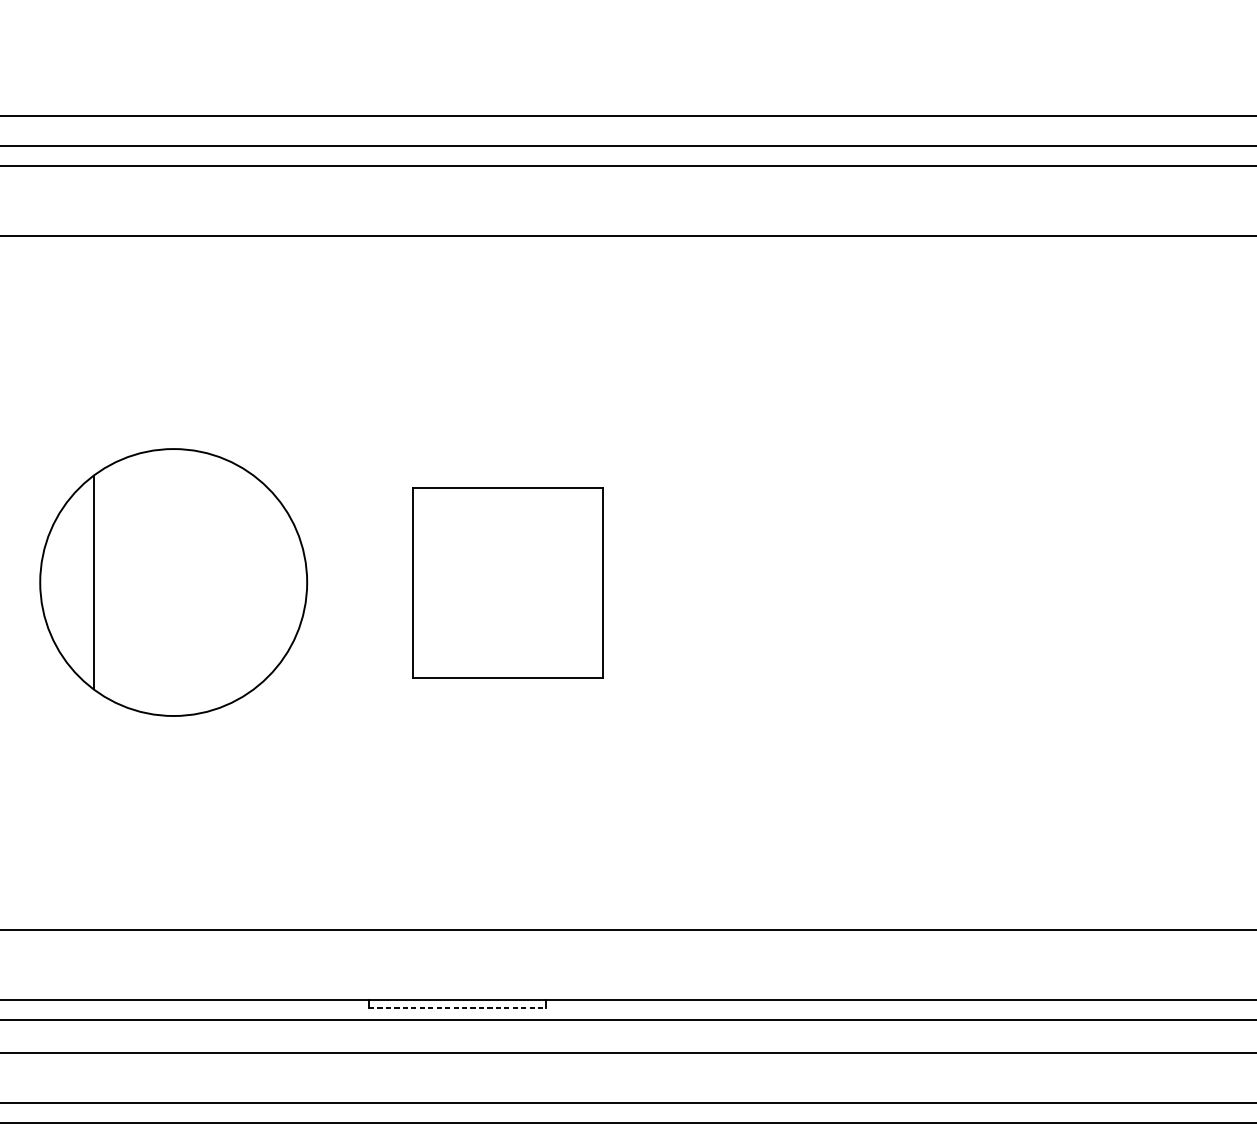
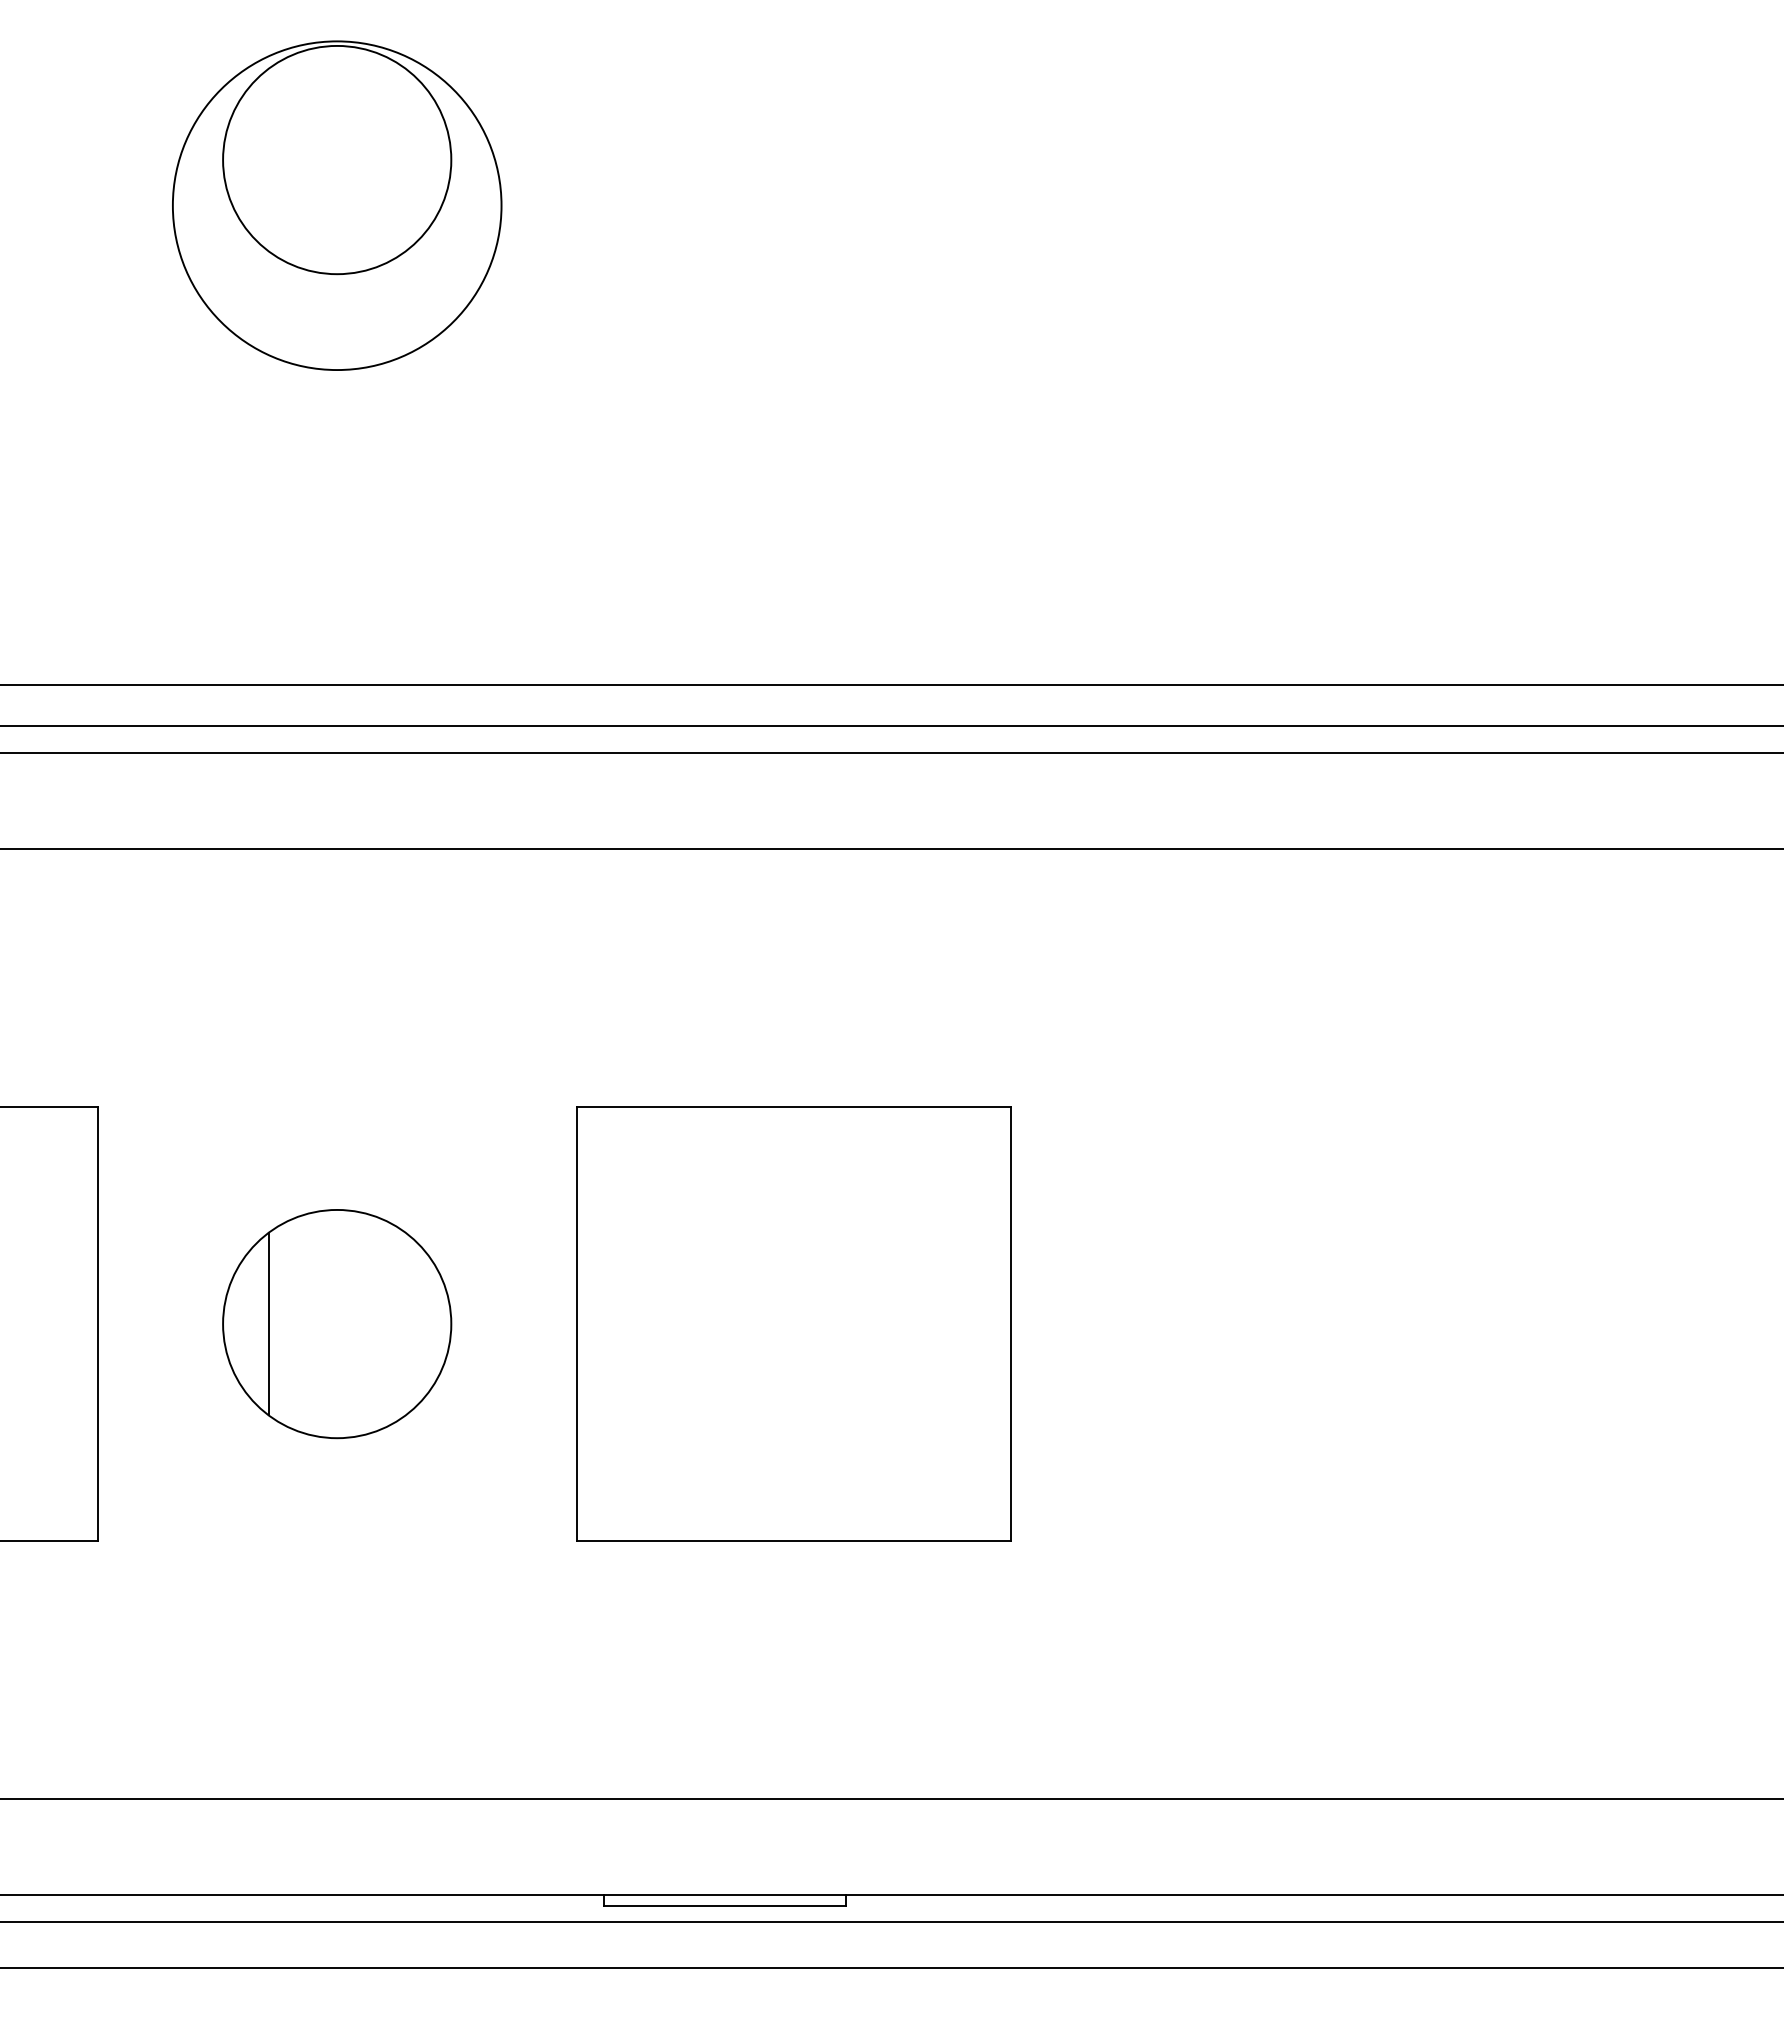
part: (507, 582) -> (793, 1323), size x1.67
part: (174, 583) -> (337, 1324), size x0.62
line: (457, 1008) -> (725, 1906), dashed -> solid

